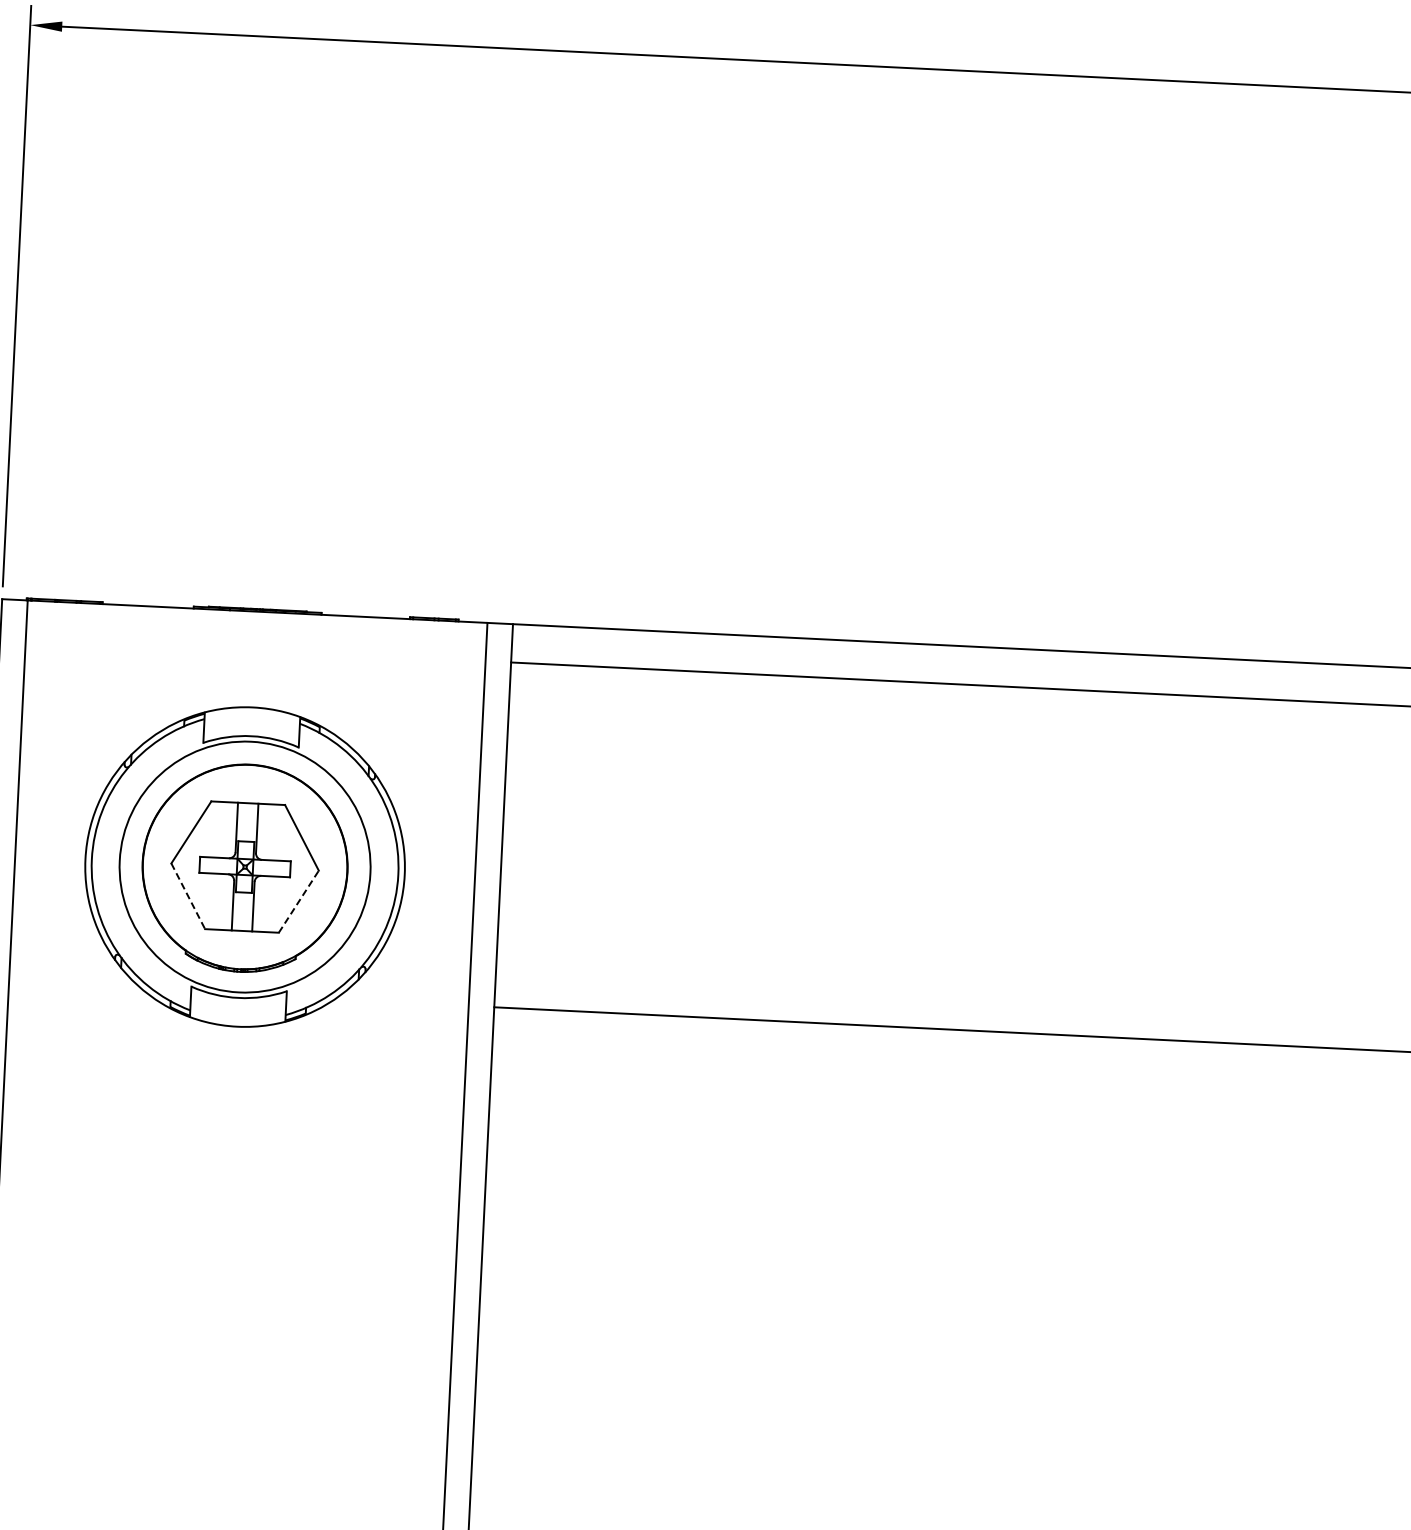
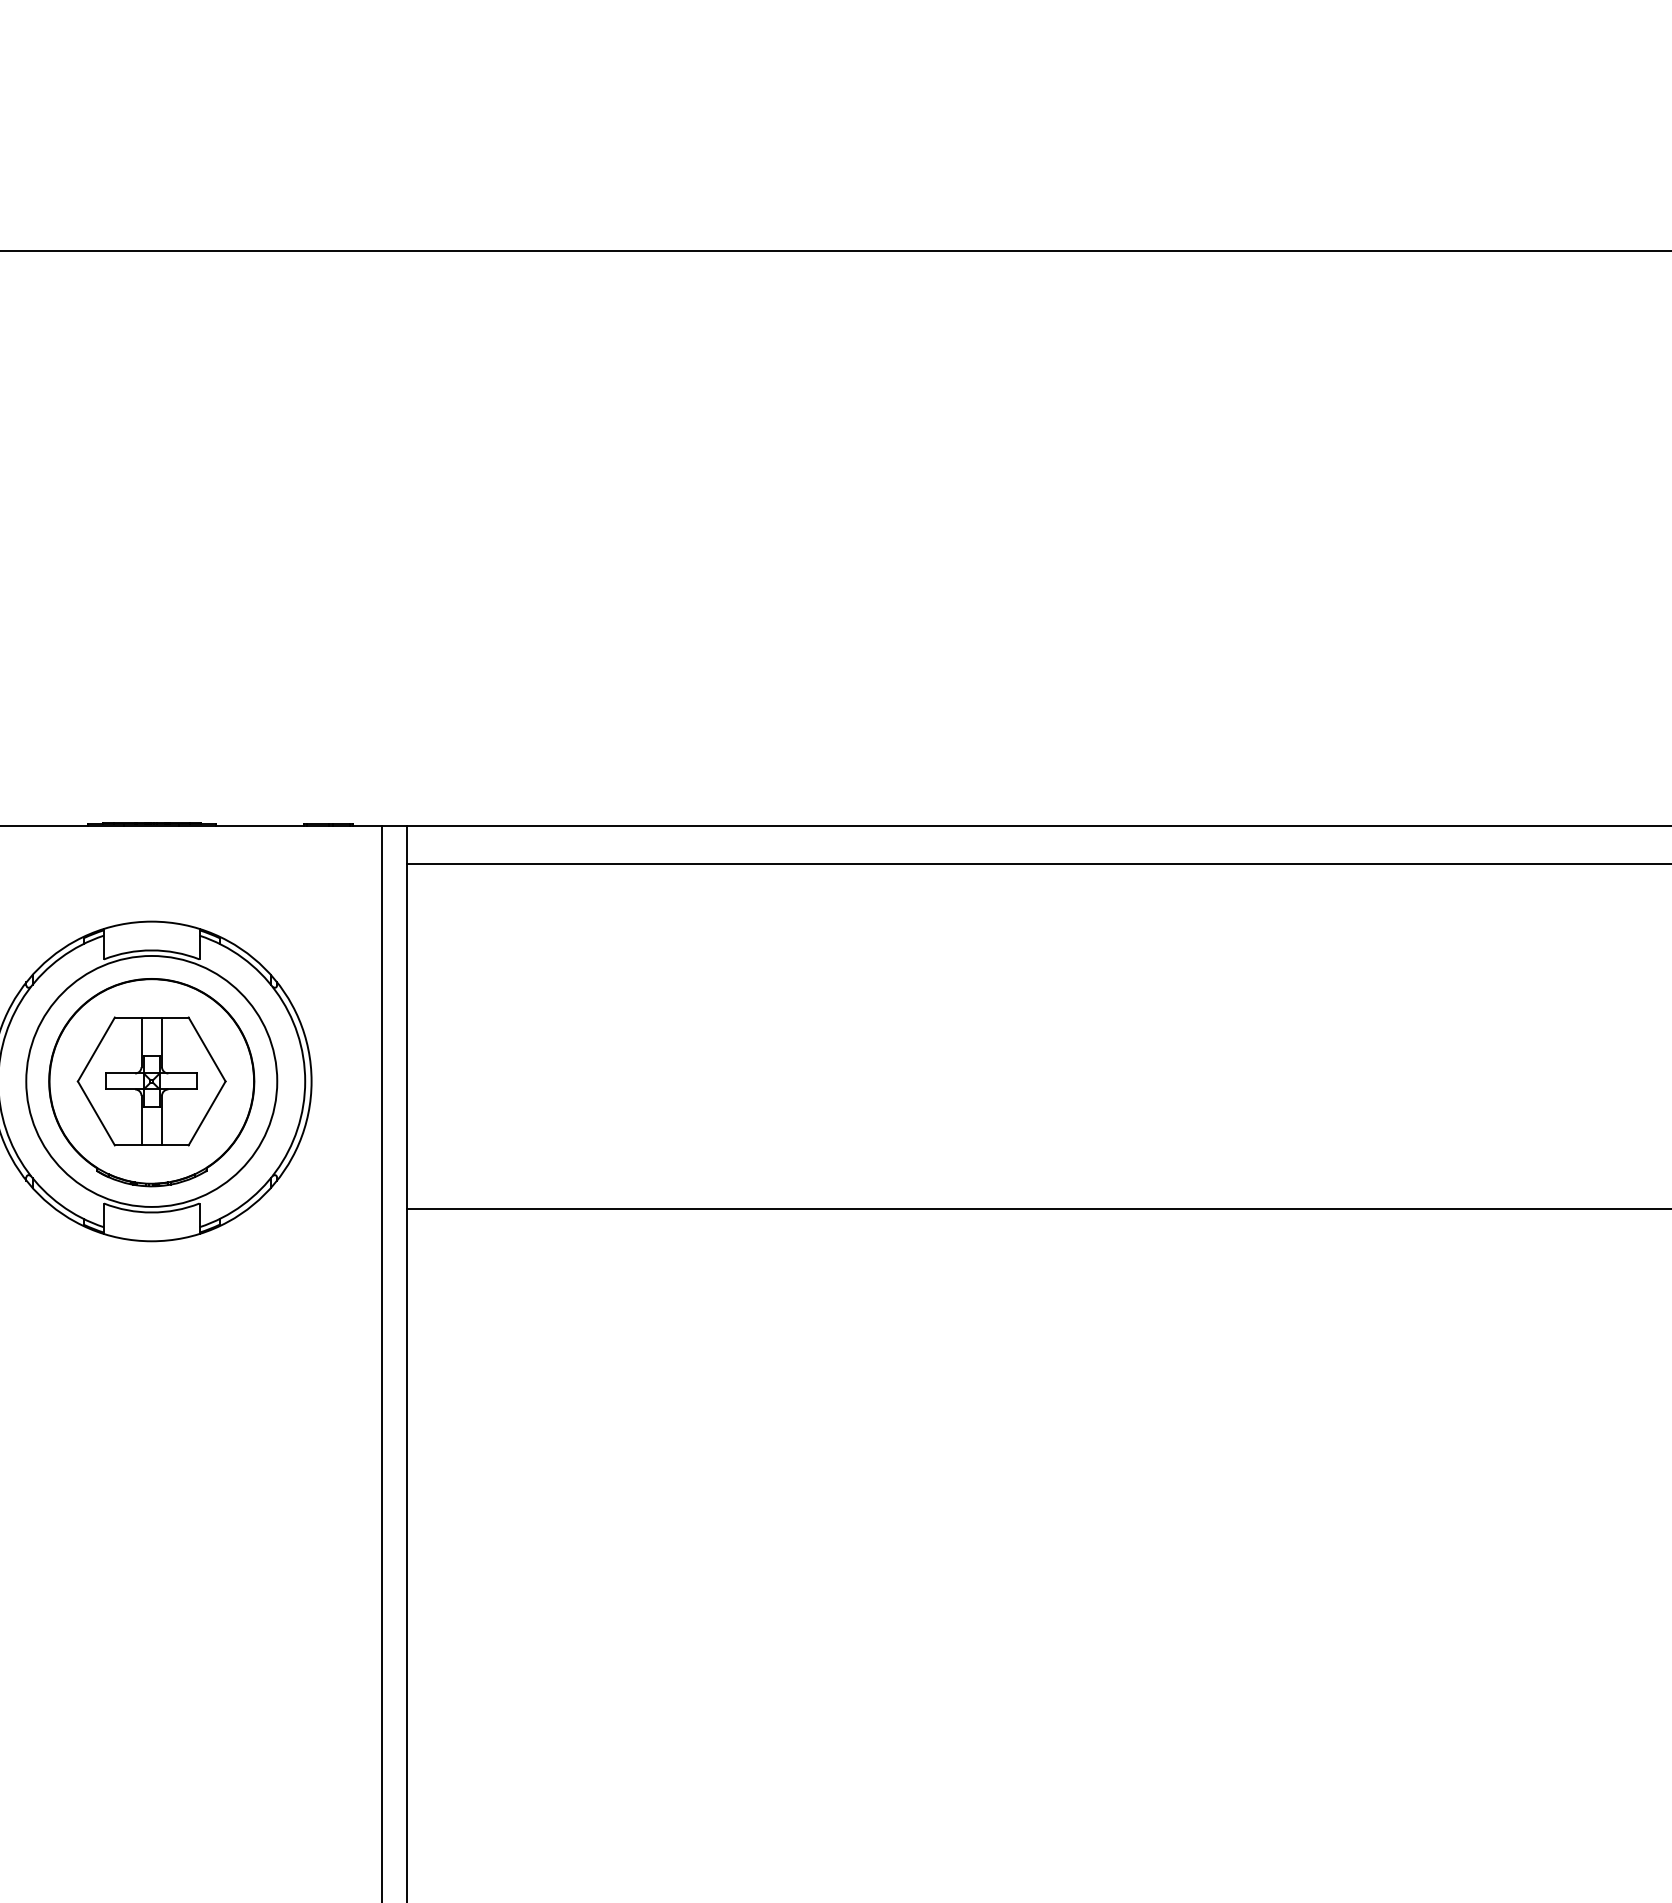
line: (188, 896) -> (96, 1113), dashed -> solid
line: (299, 901) -> (207, 1113), dashed -> solid

